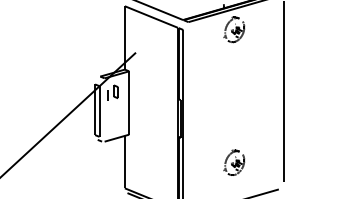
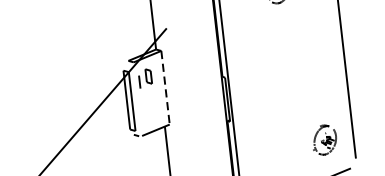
line: (129, 103) -> (165, 88), solid -> dashed
part: (234, 162) -> (324, 139), moved

